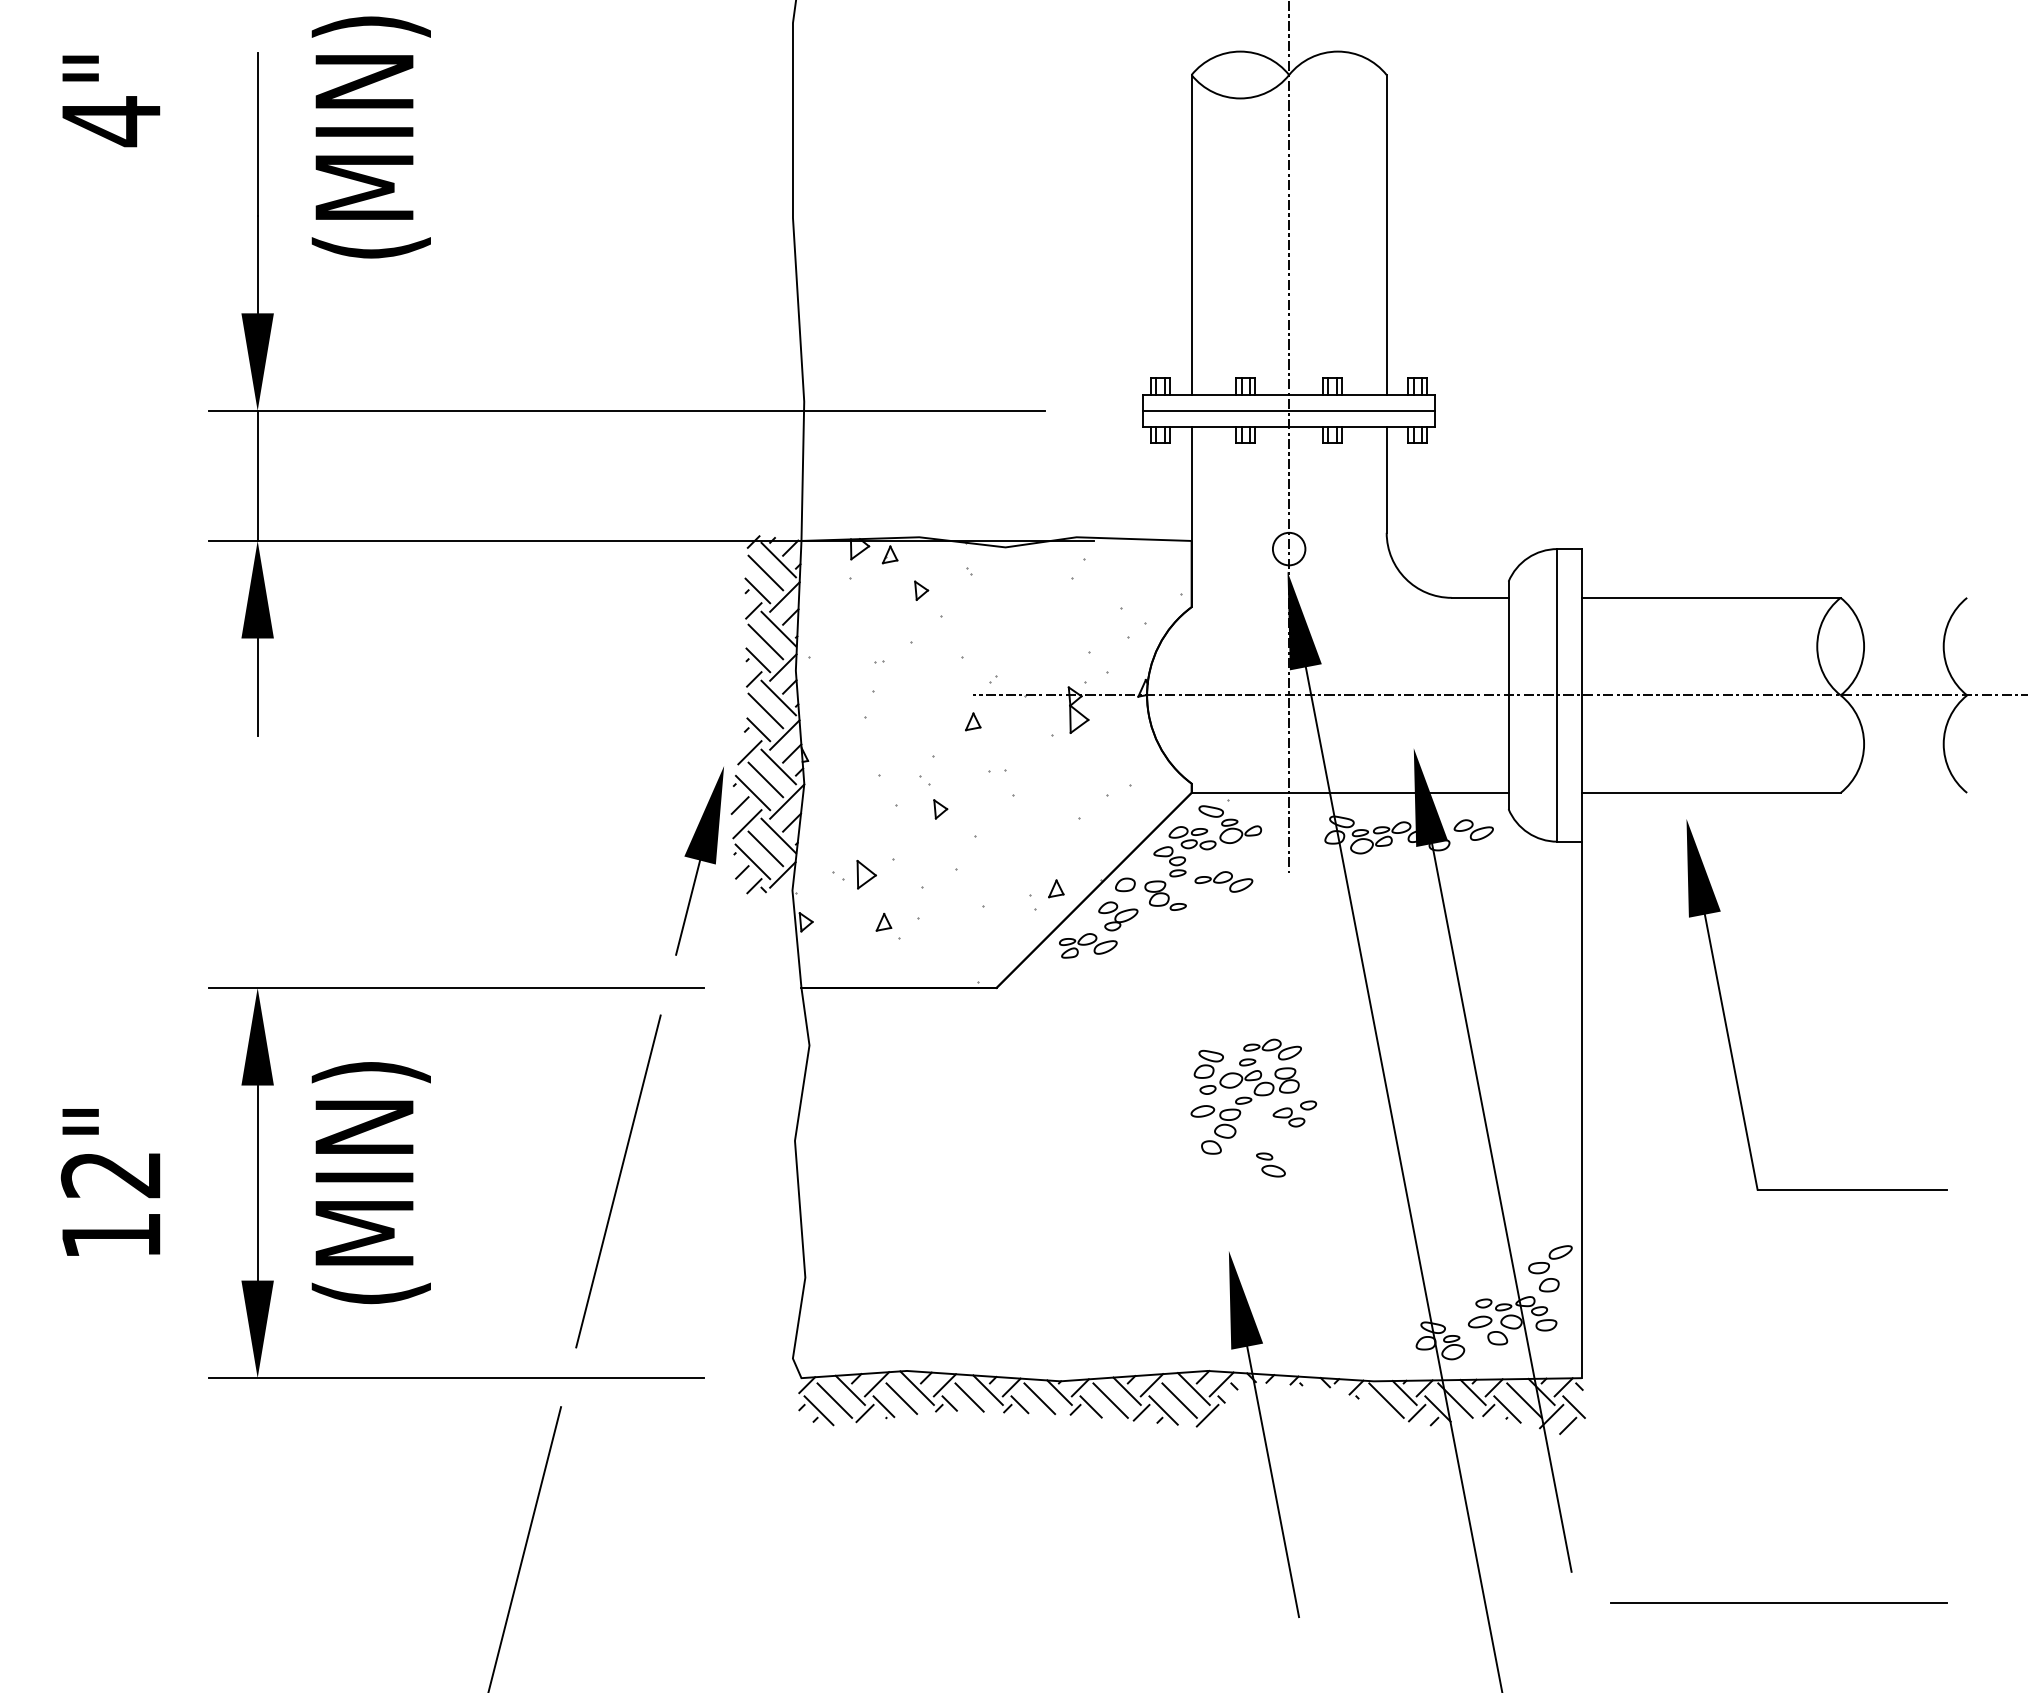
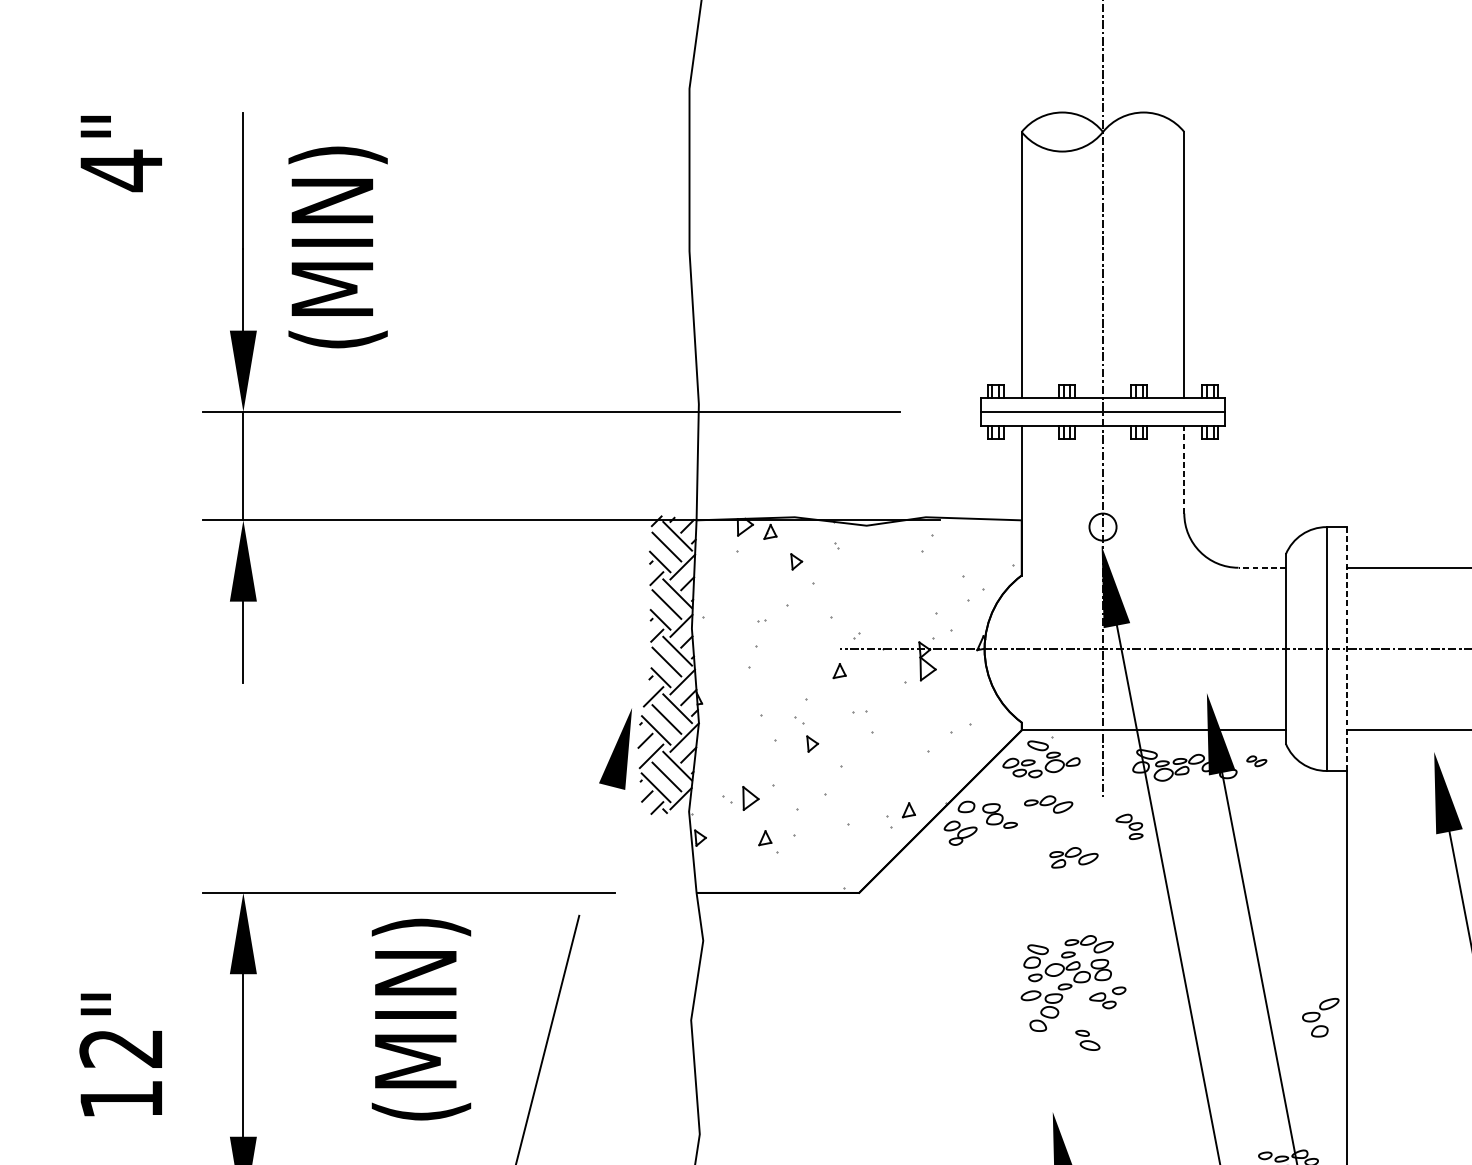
text: (370, 137) -> (337, 247), moved
line: (1386, 480) -> (1184, 469), solid -> dashed
line: (1479, 597) -> (1261, 567), solid -> dashed
line: (1581, 695) -> (1346, 649), solid -> dashed
part: (1473, 829) -> (1256, 760), size x0.6
part: (1169, 861) -> (1129, 826), moved
line: (688, 907) -> (602, 825), removed
part: (1088, 945) -> (1074, 857), moved
text: (370, 1183) -> (420, 1020), moved
part: (1550, 1268) -> (1320, 1017), moved

